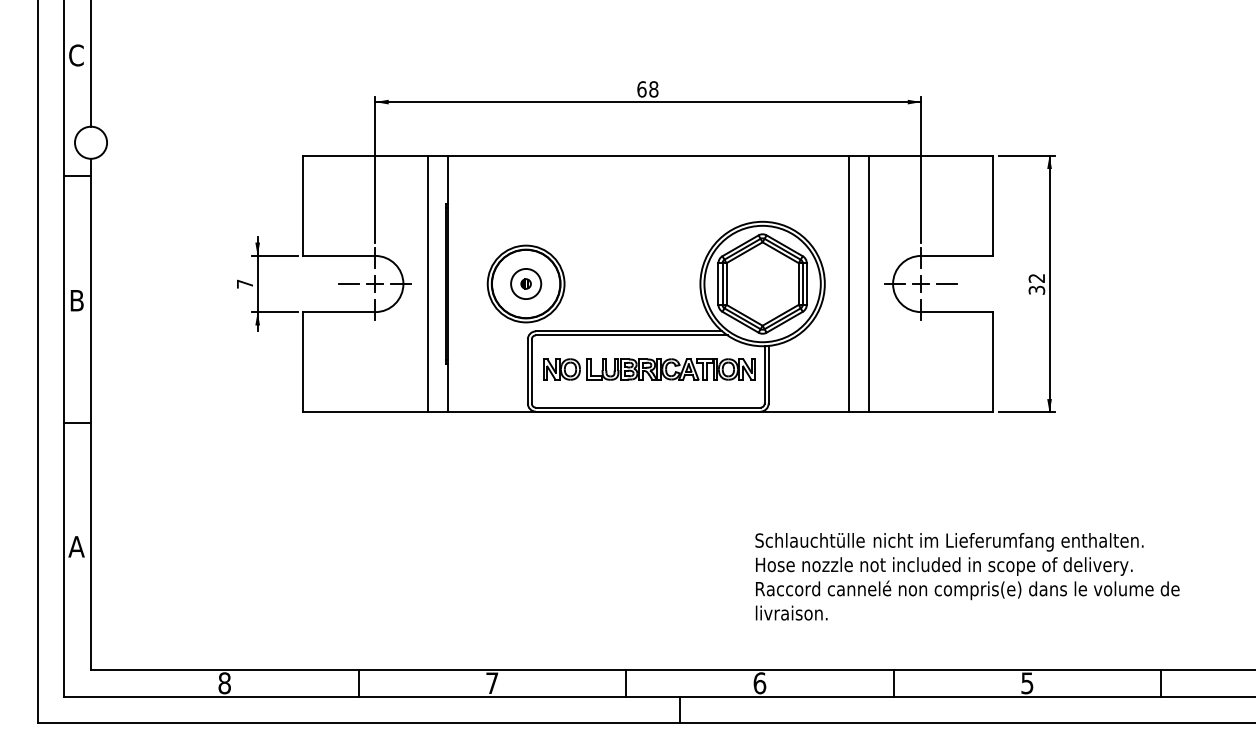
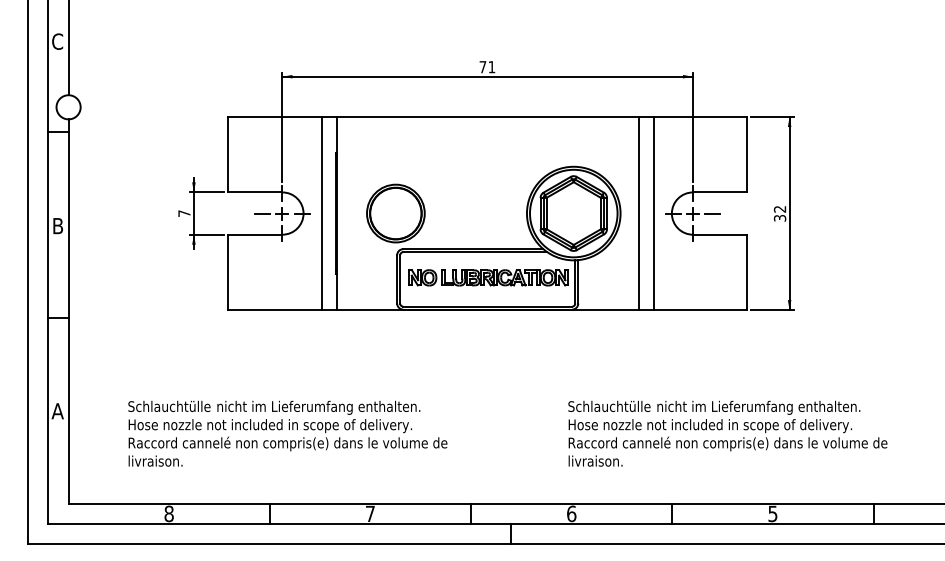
text: (647, 89) -> (487, 67), 68 -> 71
part: (525, 283) -> (395, 213), removed
part: (382, 576) -> (287, 433), added

